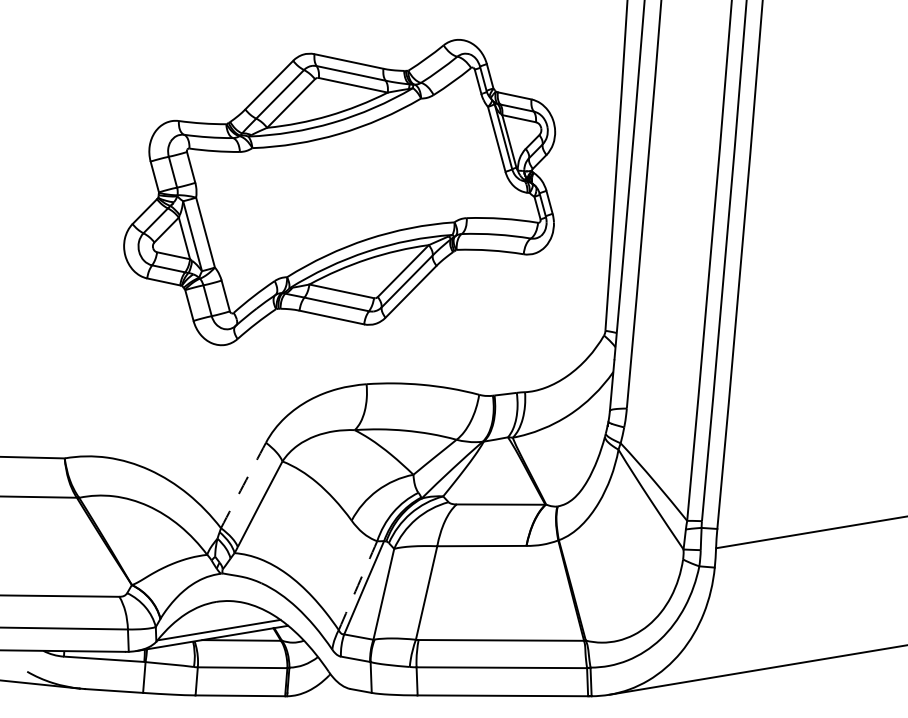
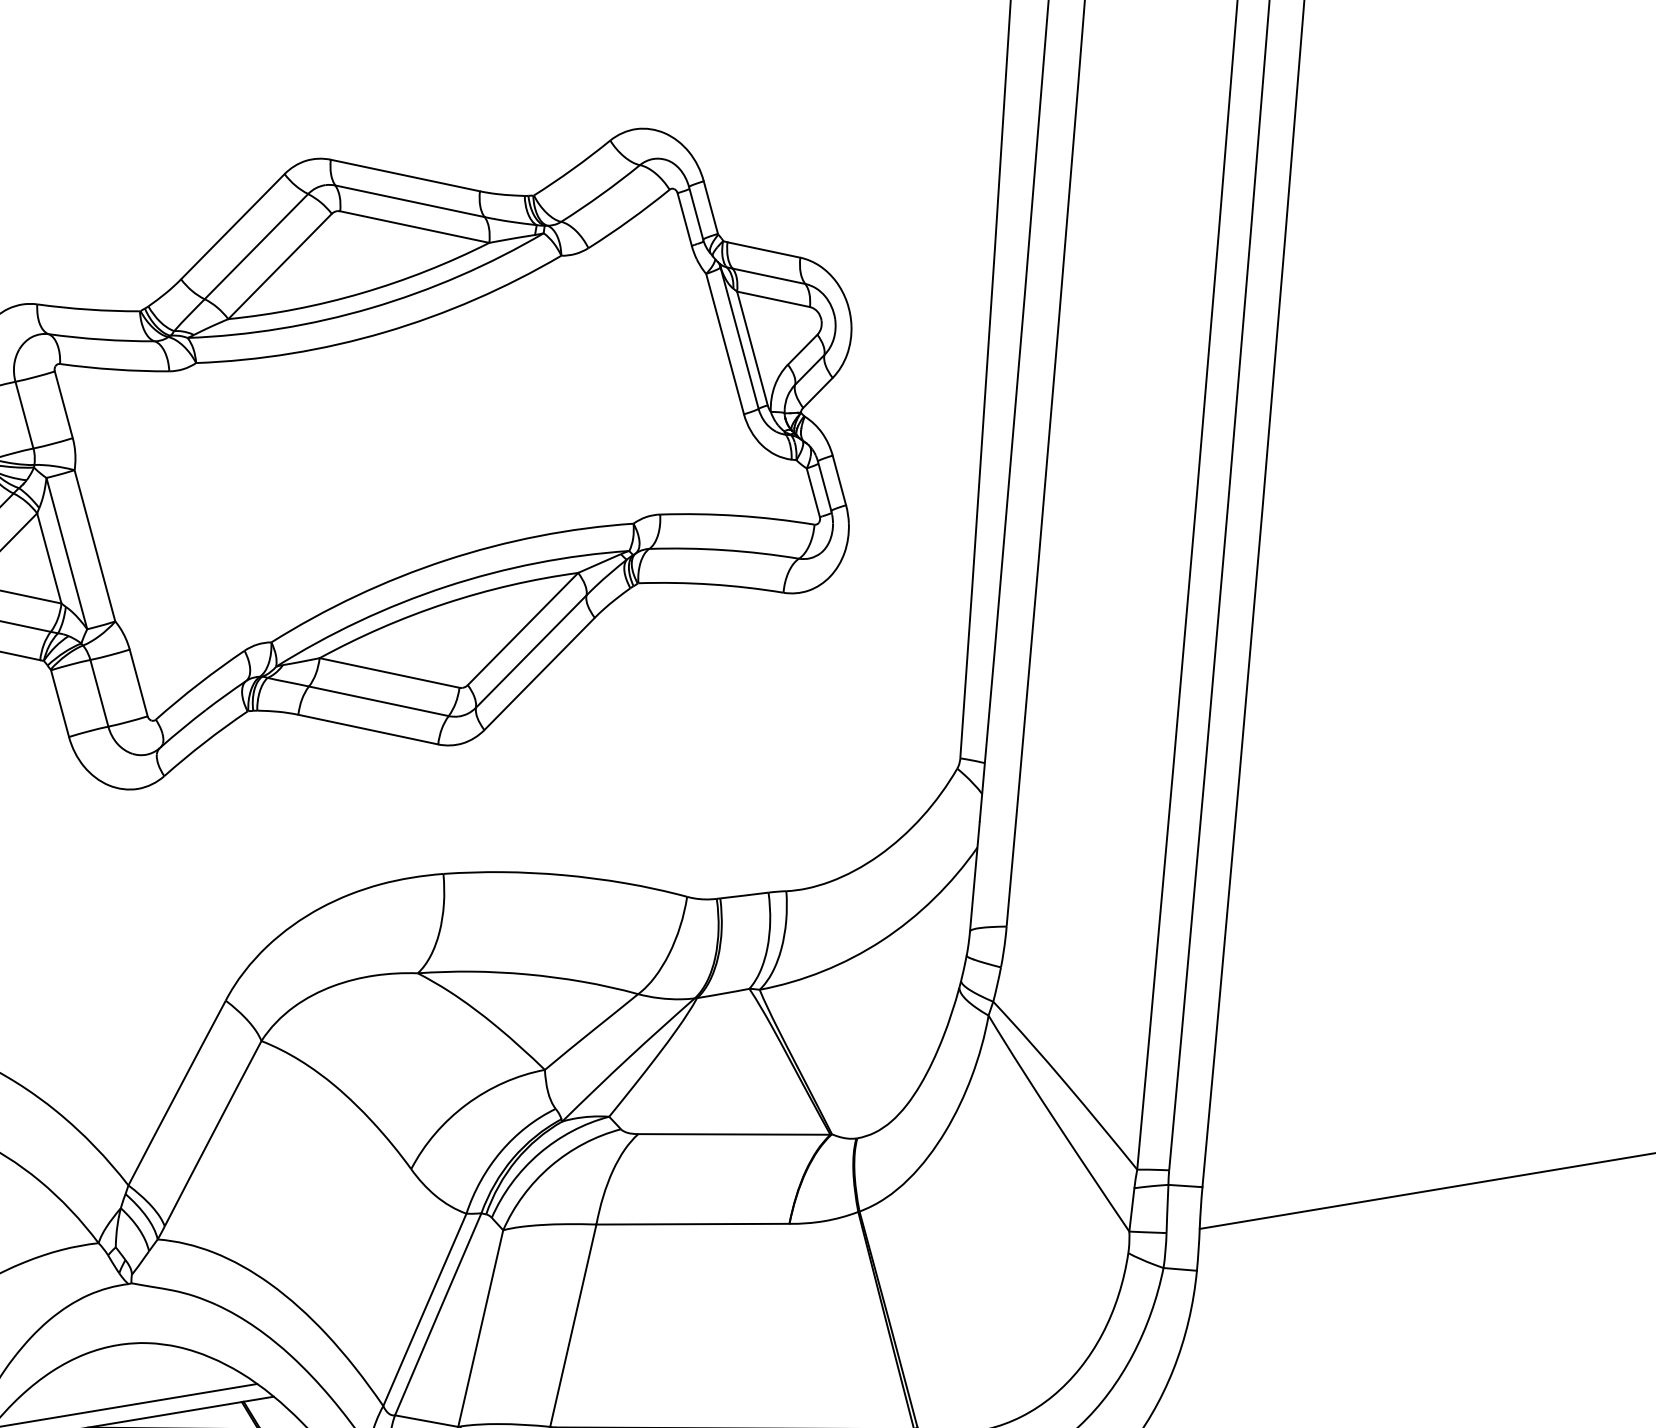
arc: (243, 485) -> (177, 1093), dashed -> solid
arc: (358, 585) -> (425, 1309), dashed -> solid

